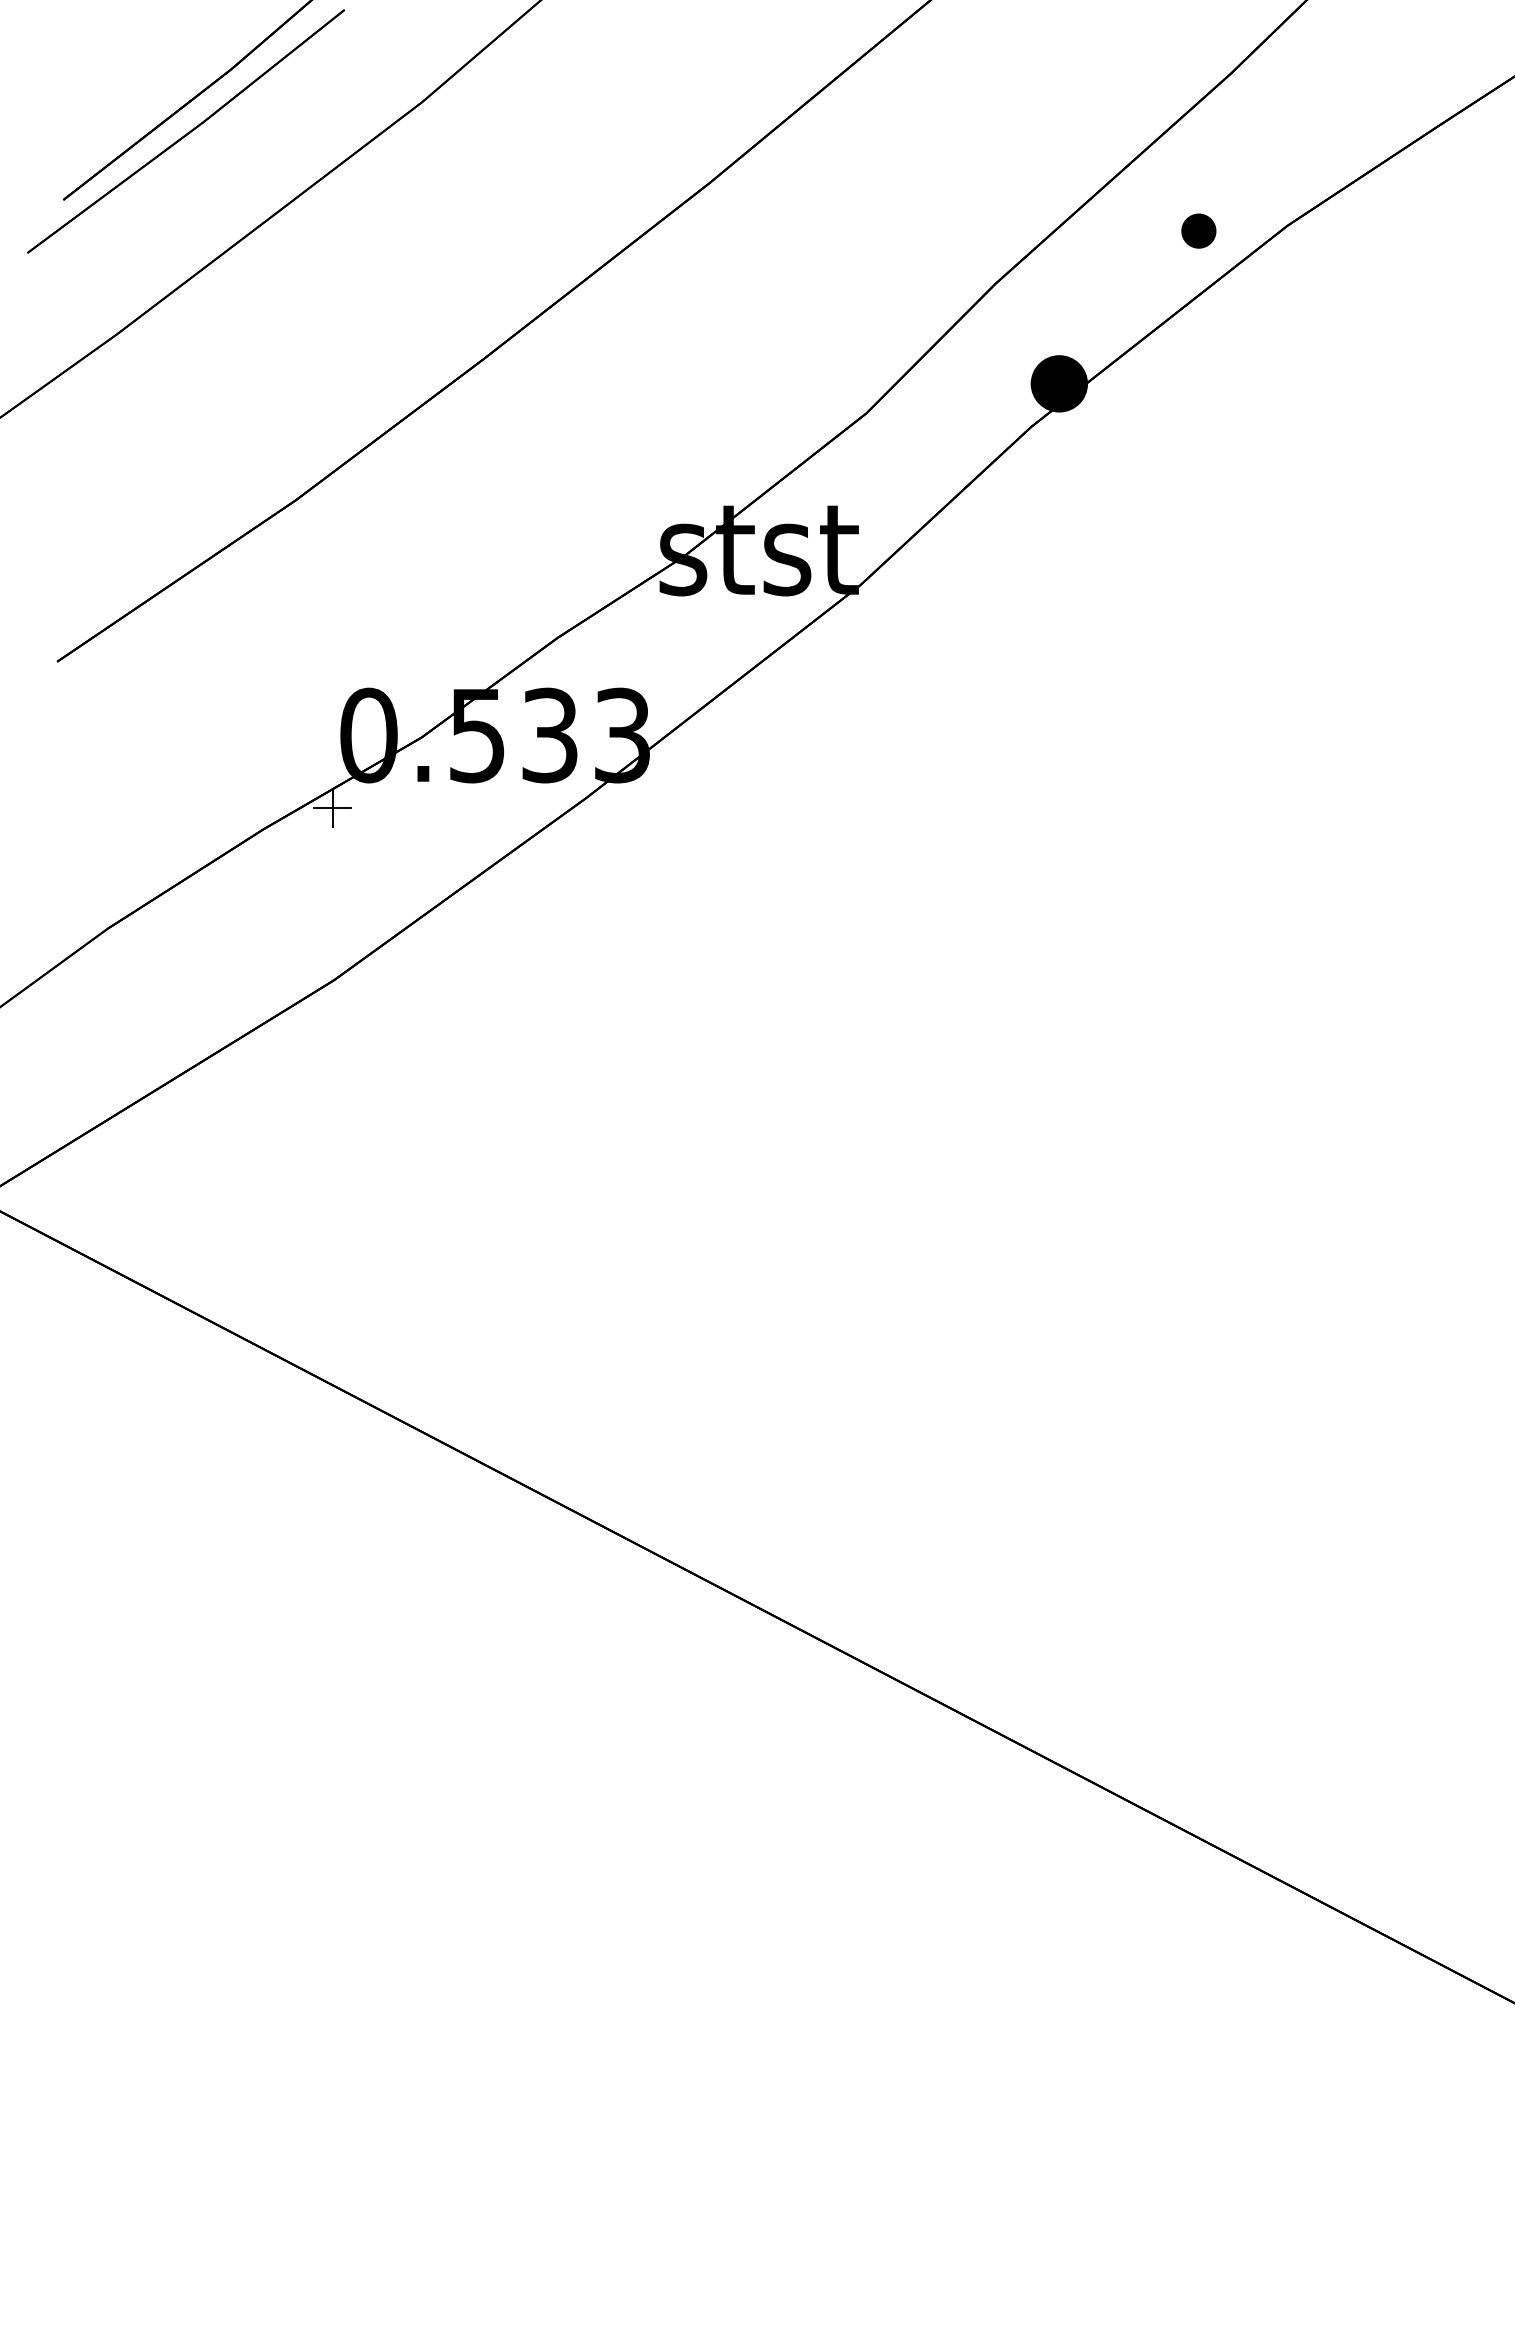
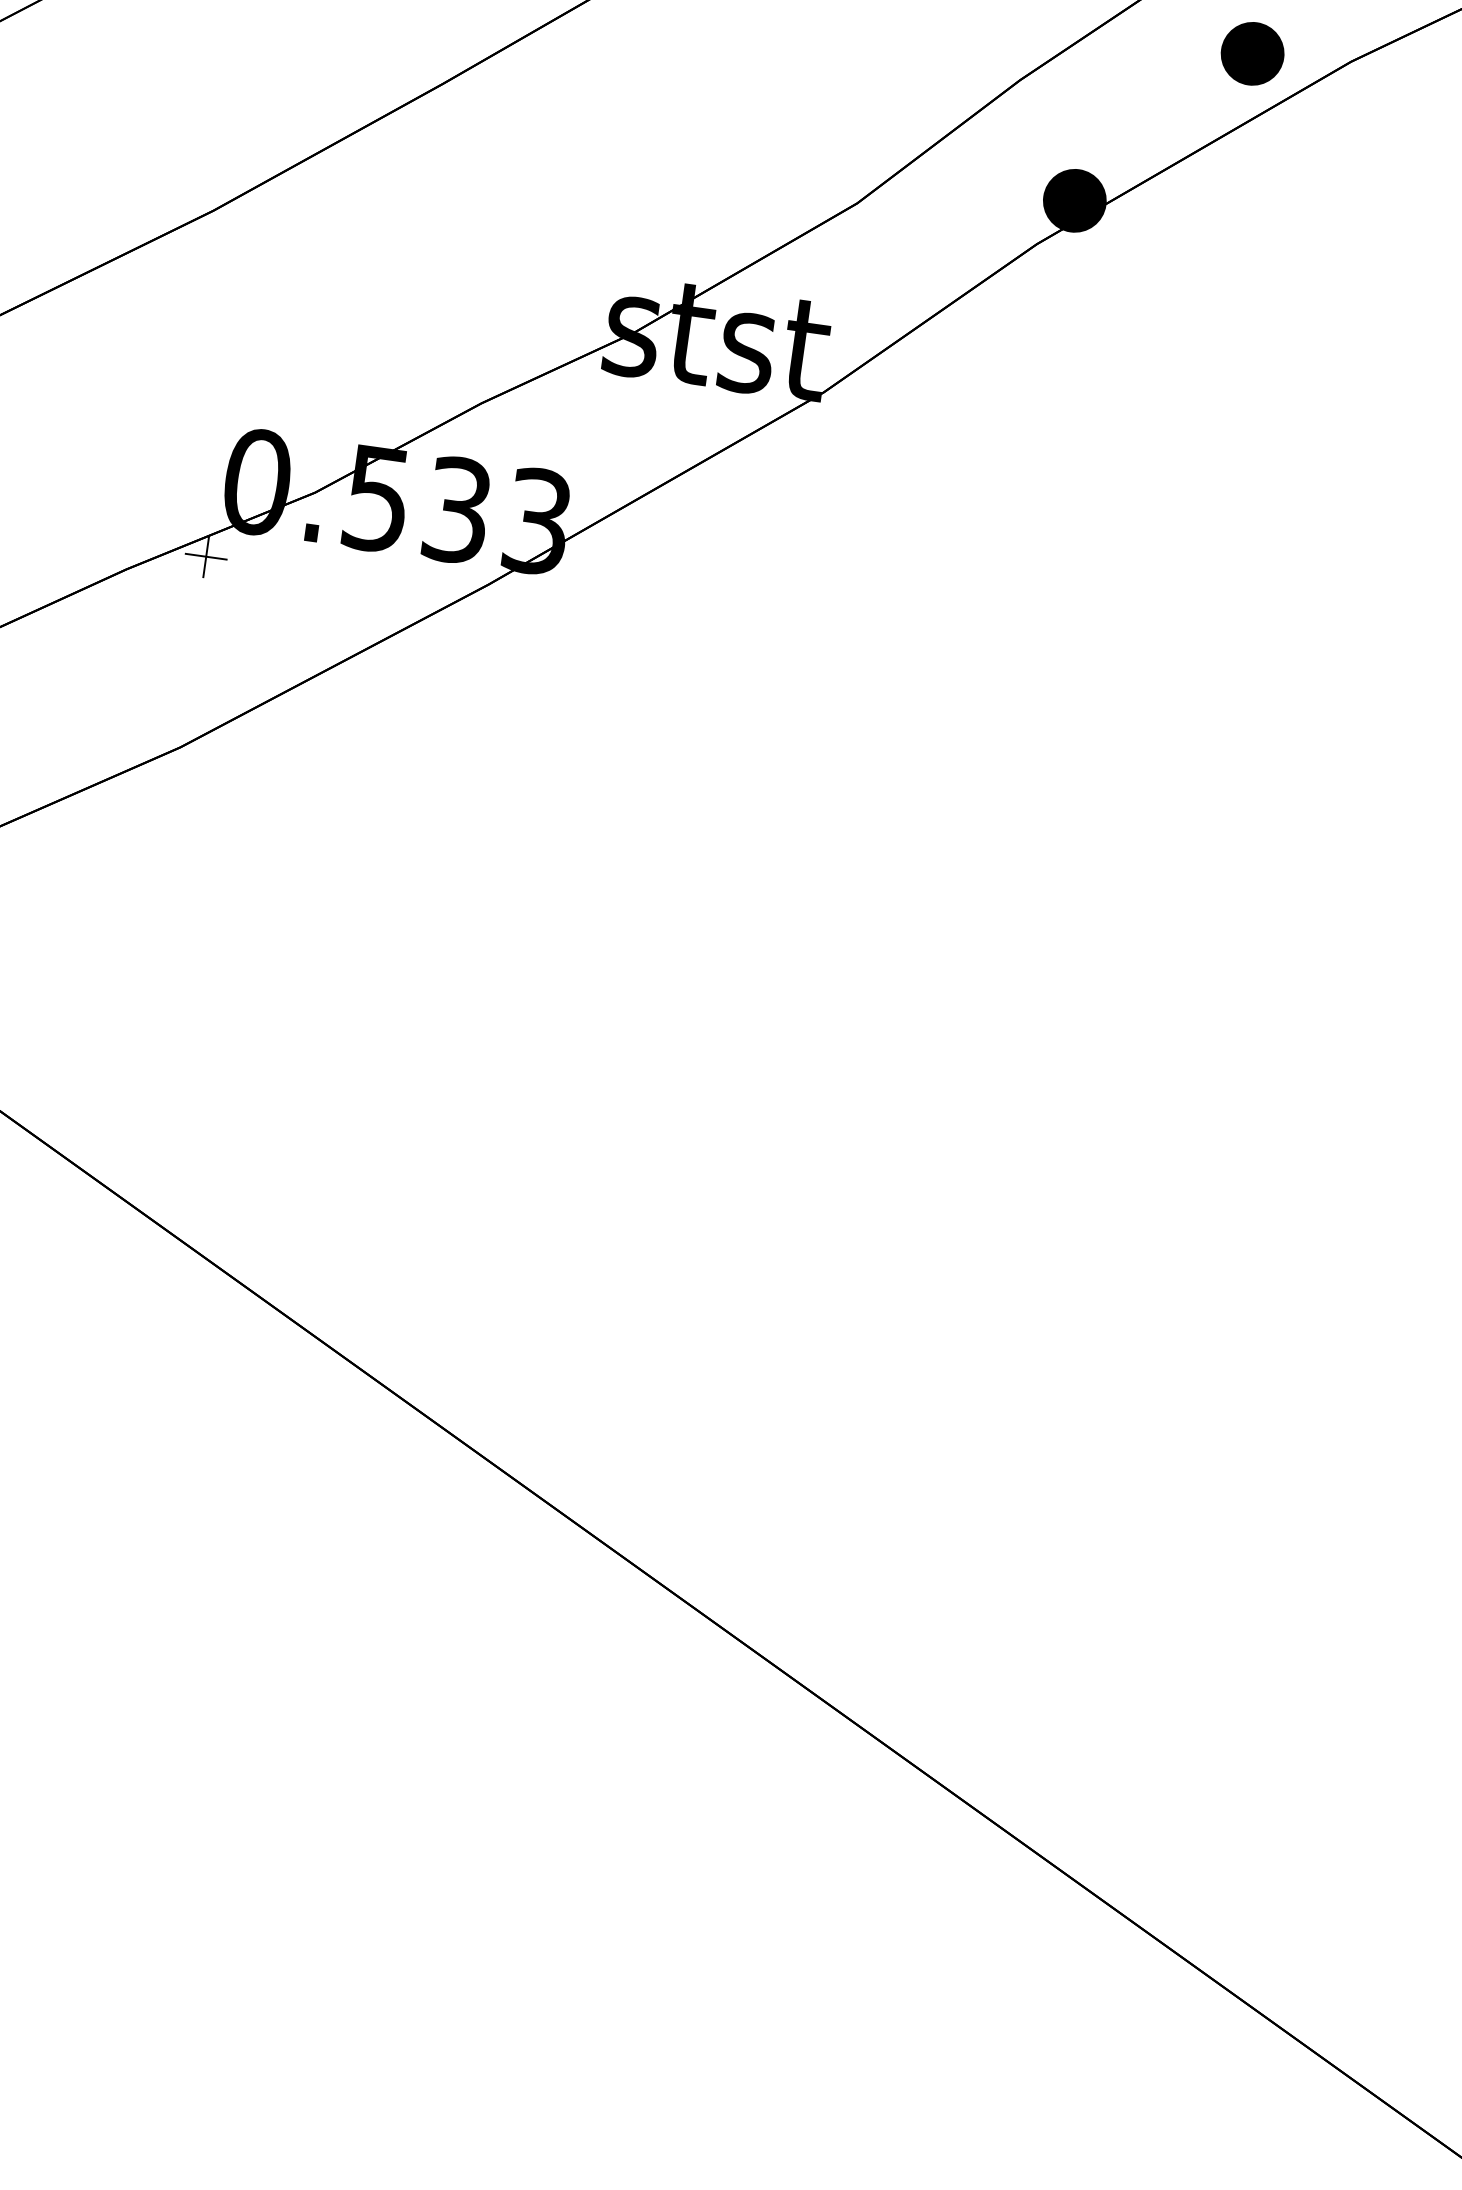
part: (1198, 230) -> (1252, 52), size x1.67

